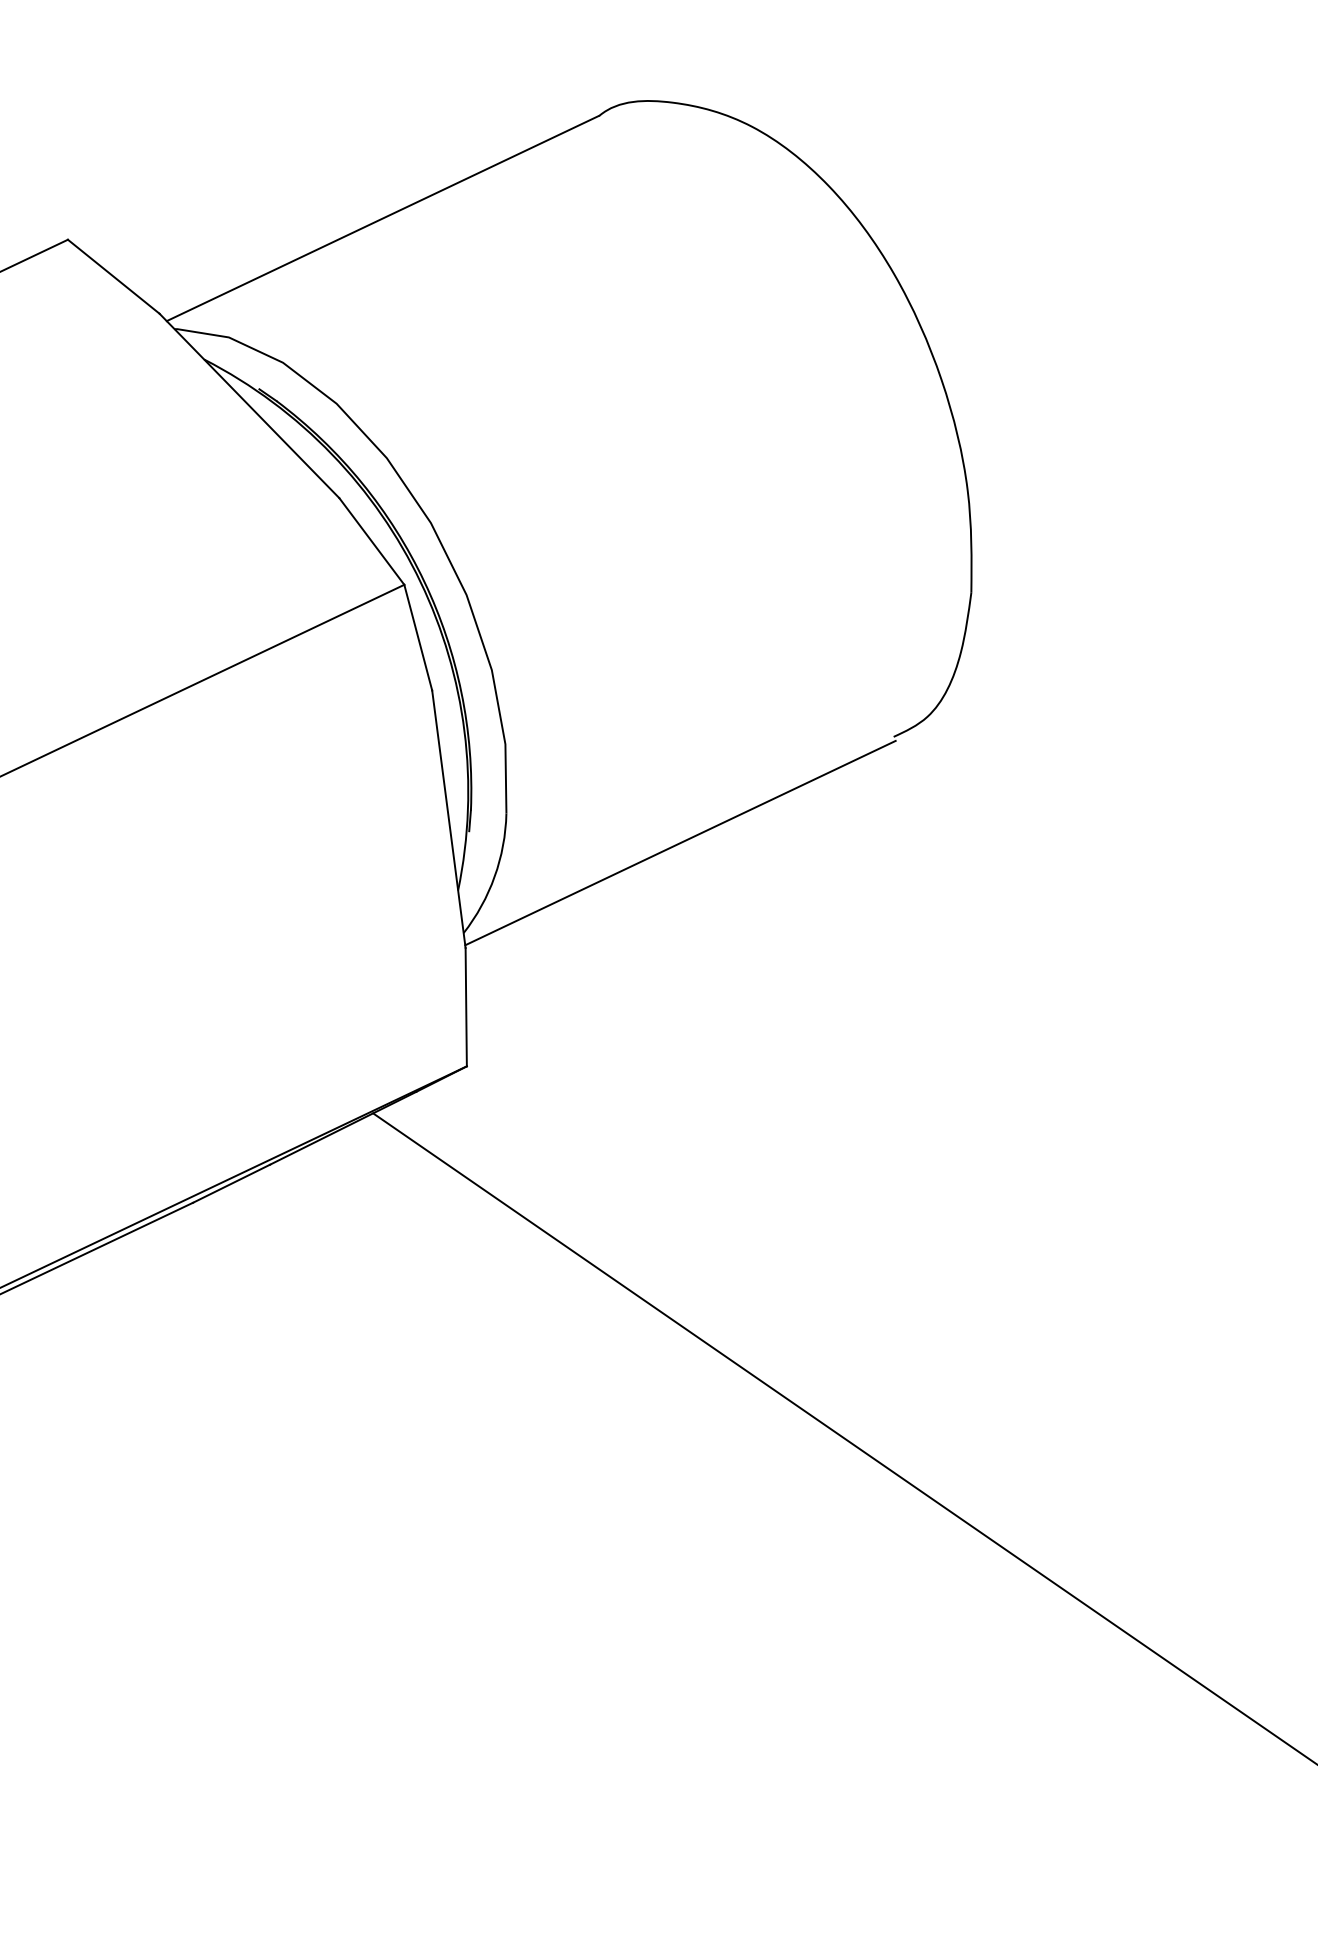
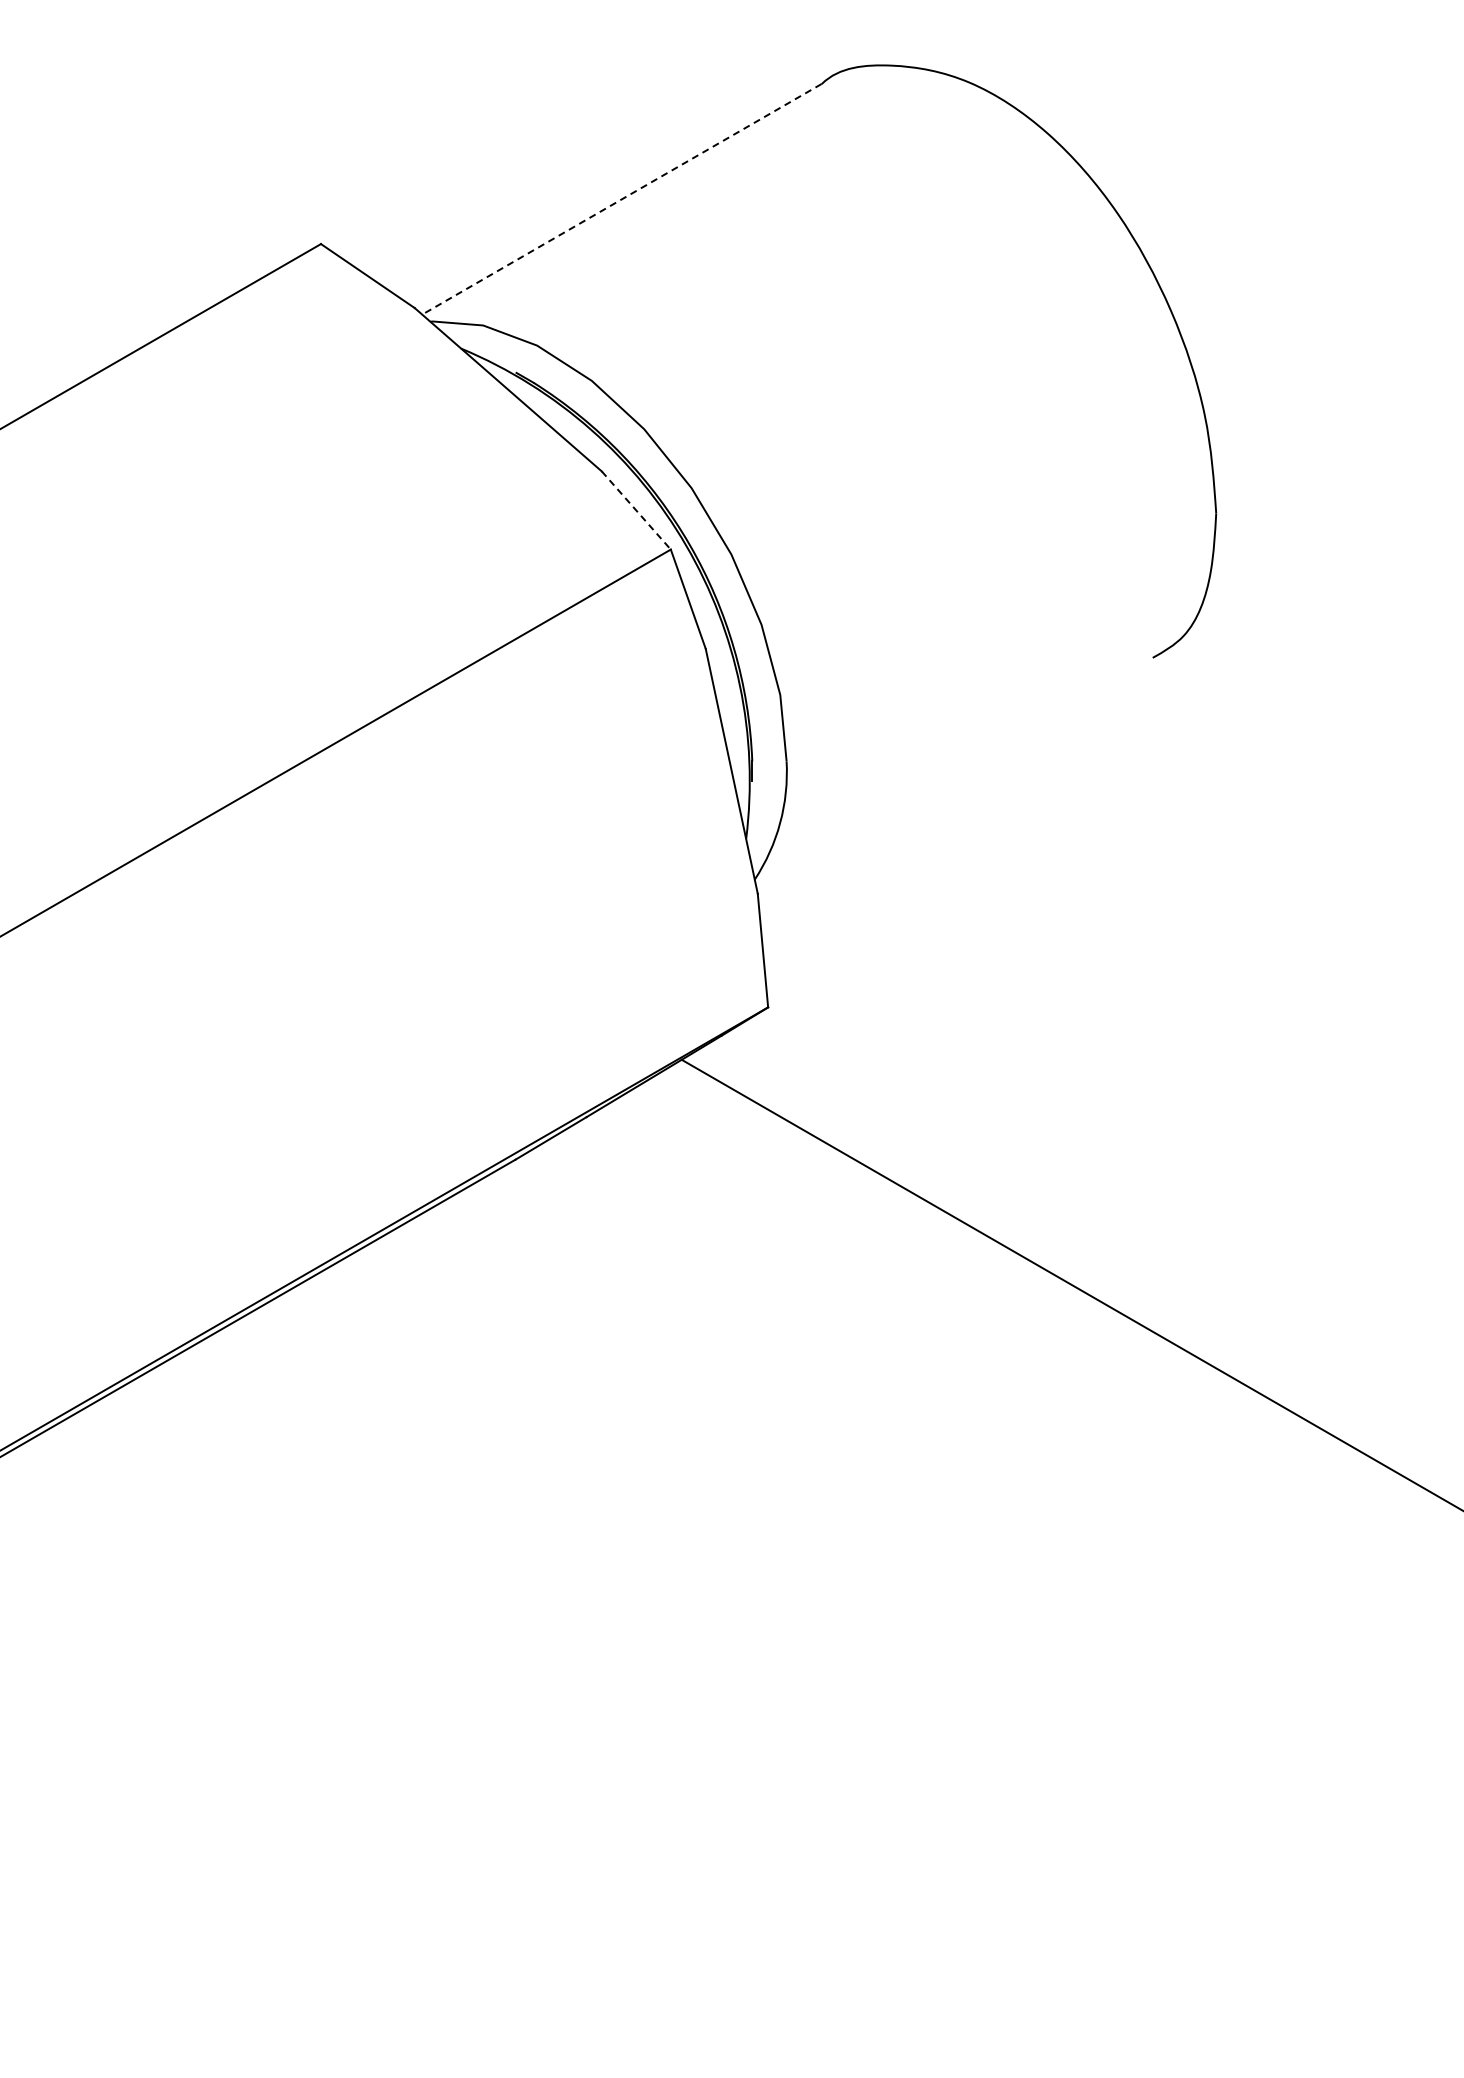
line: (382, 218) -> (621, 199), solid -> dashed
line: (372, 541) -> (636, 510), solid -> dashed
line: (679, 843) -> (955, 776), removed

